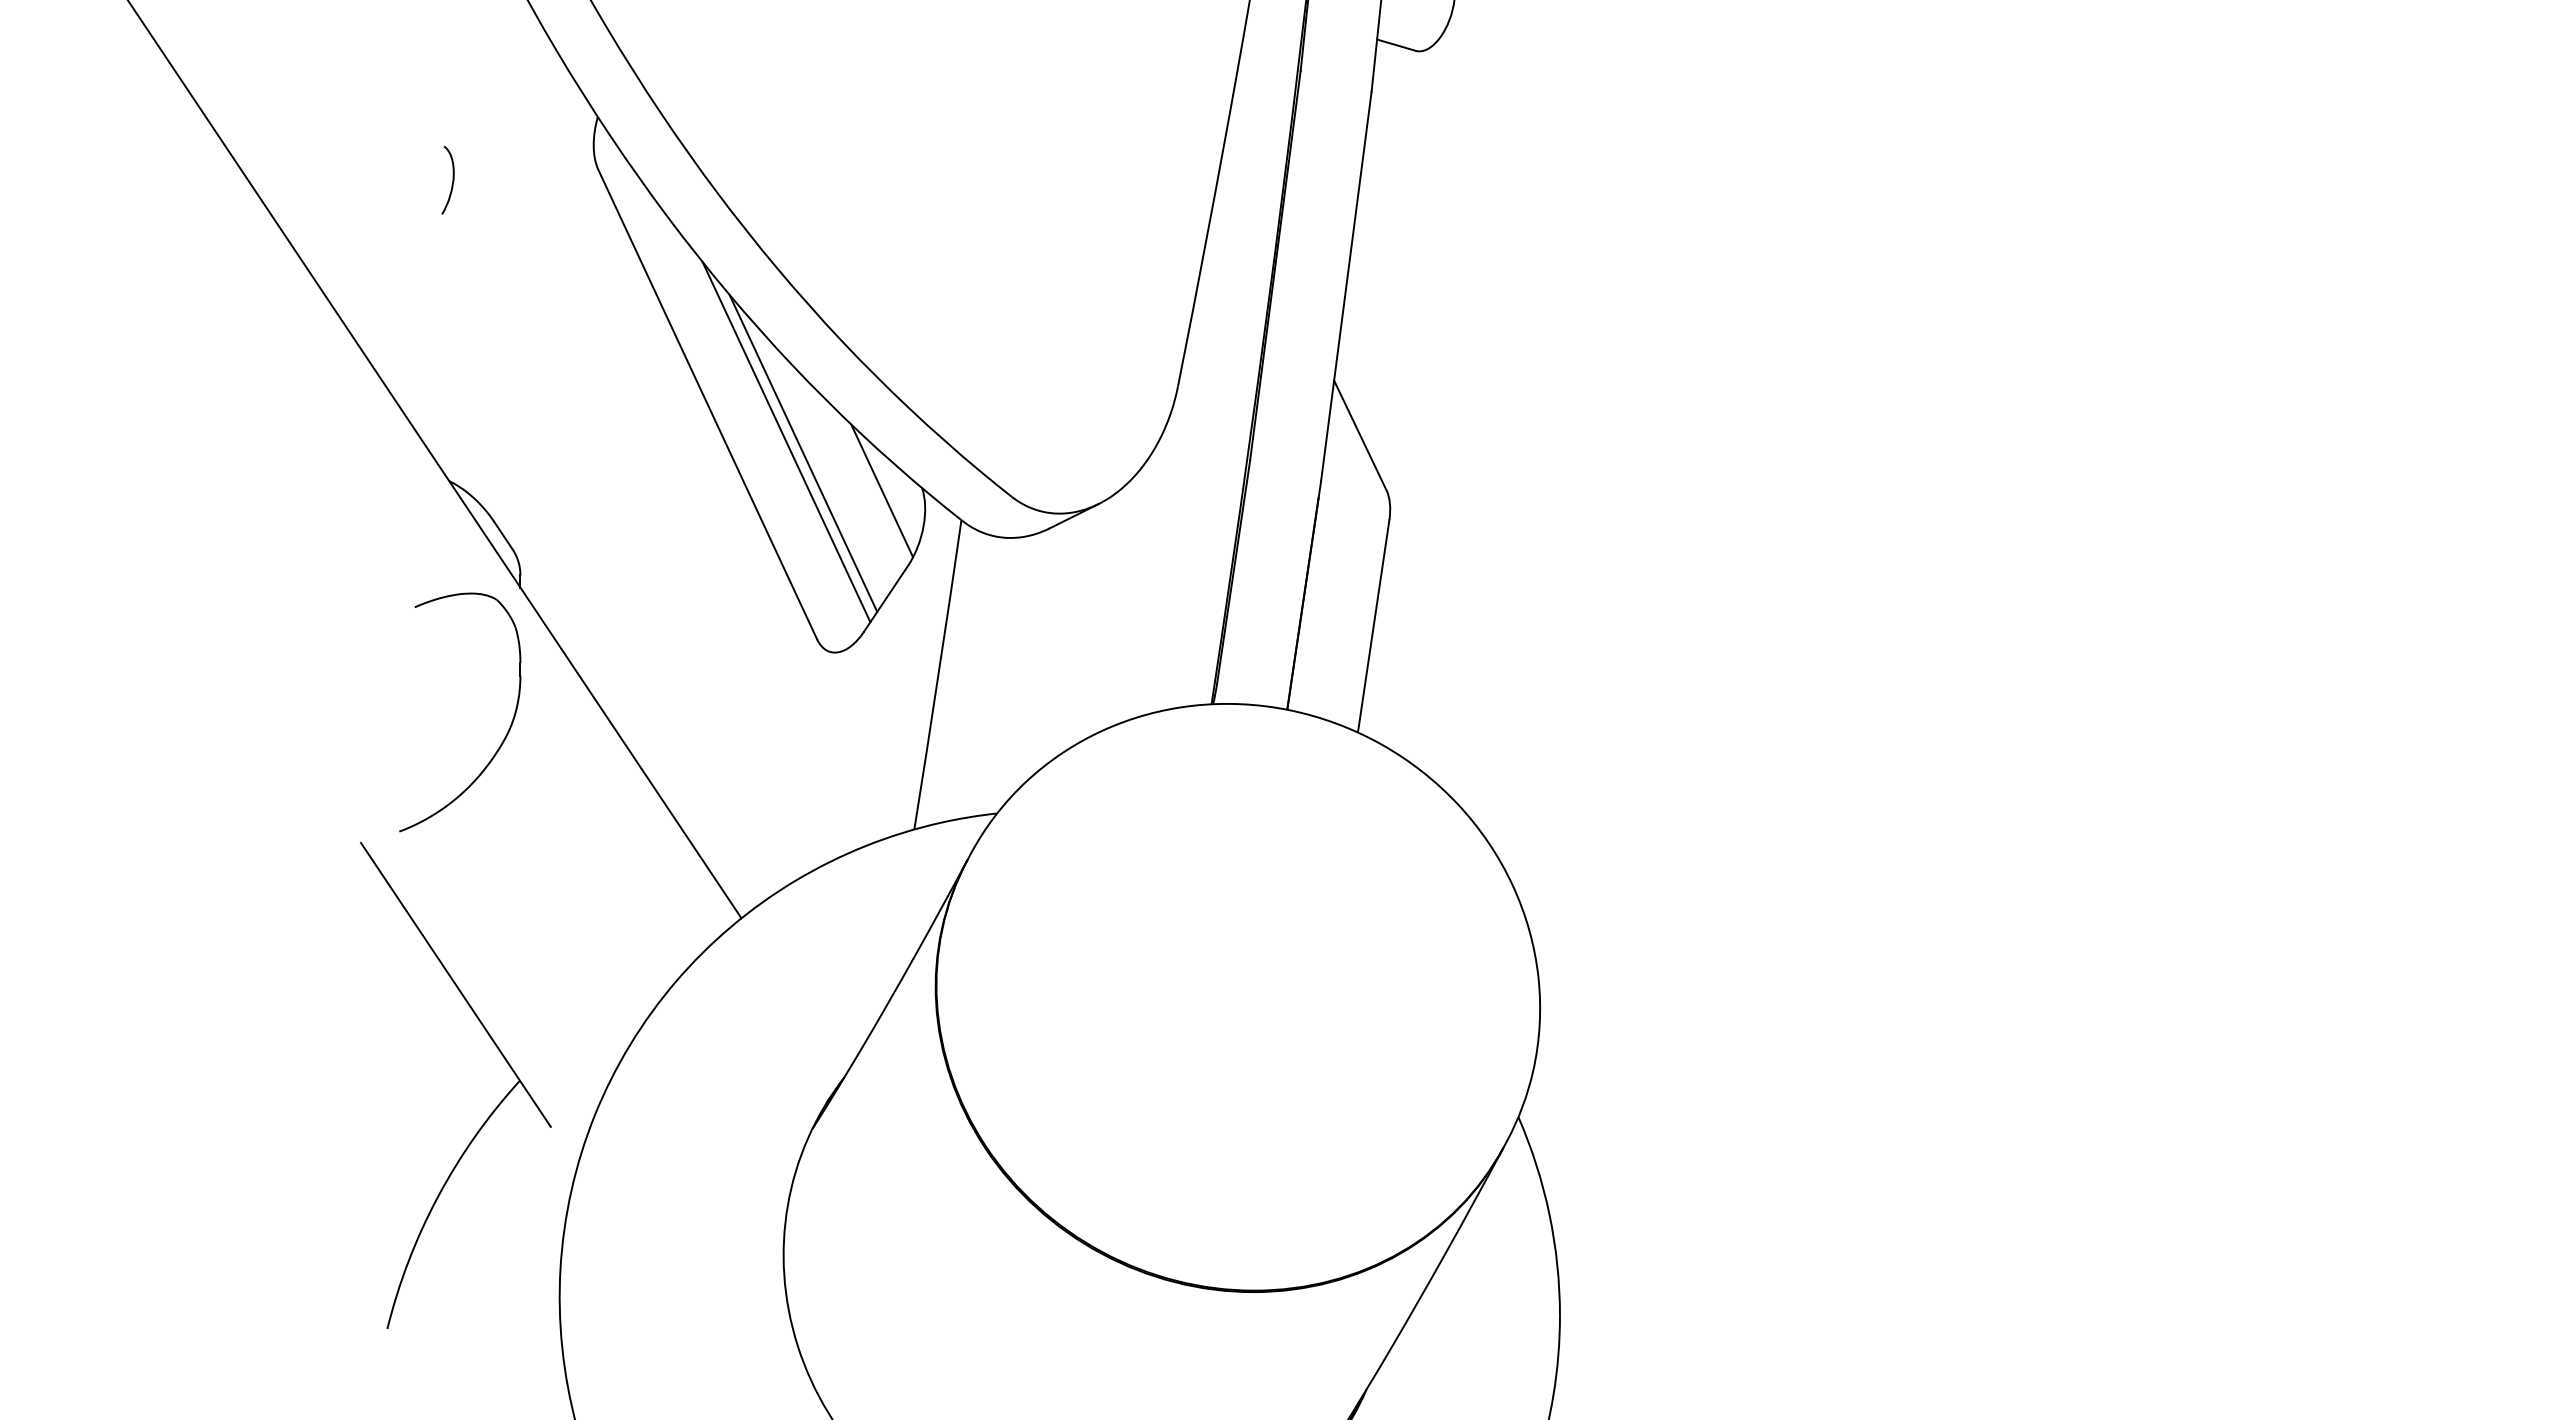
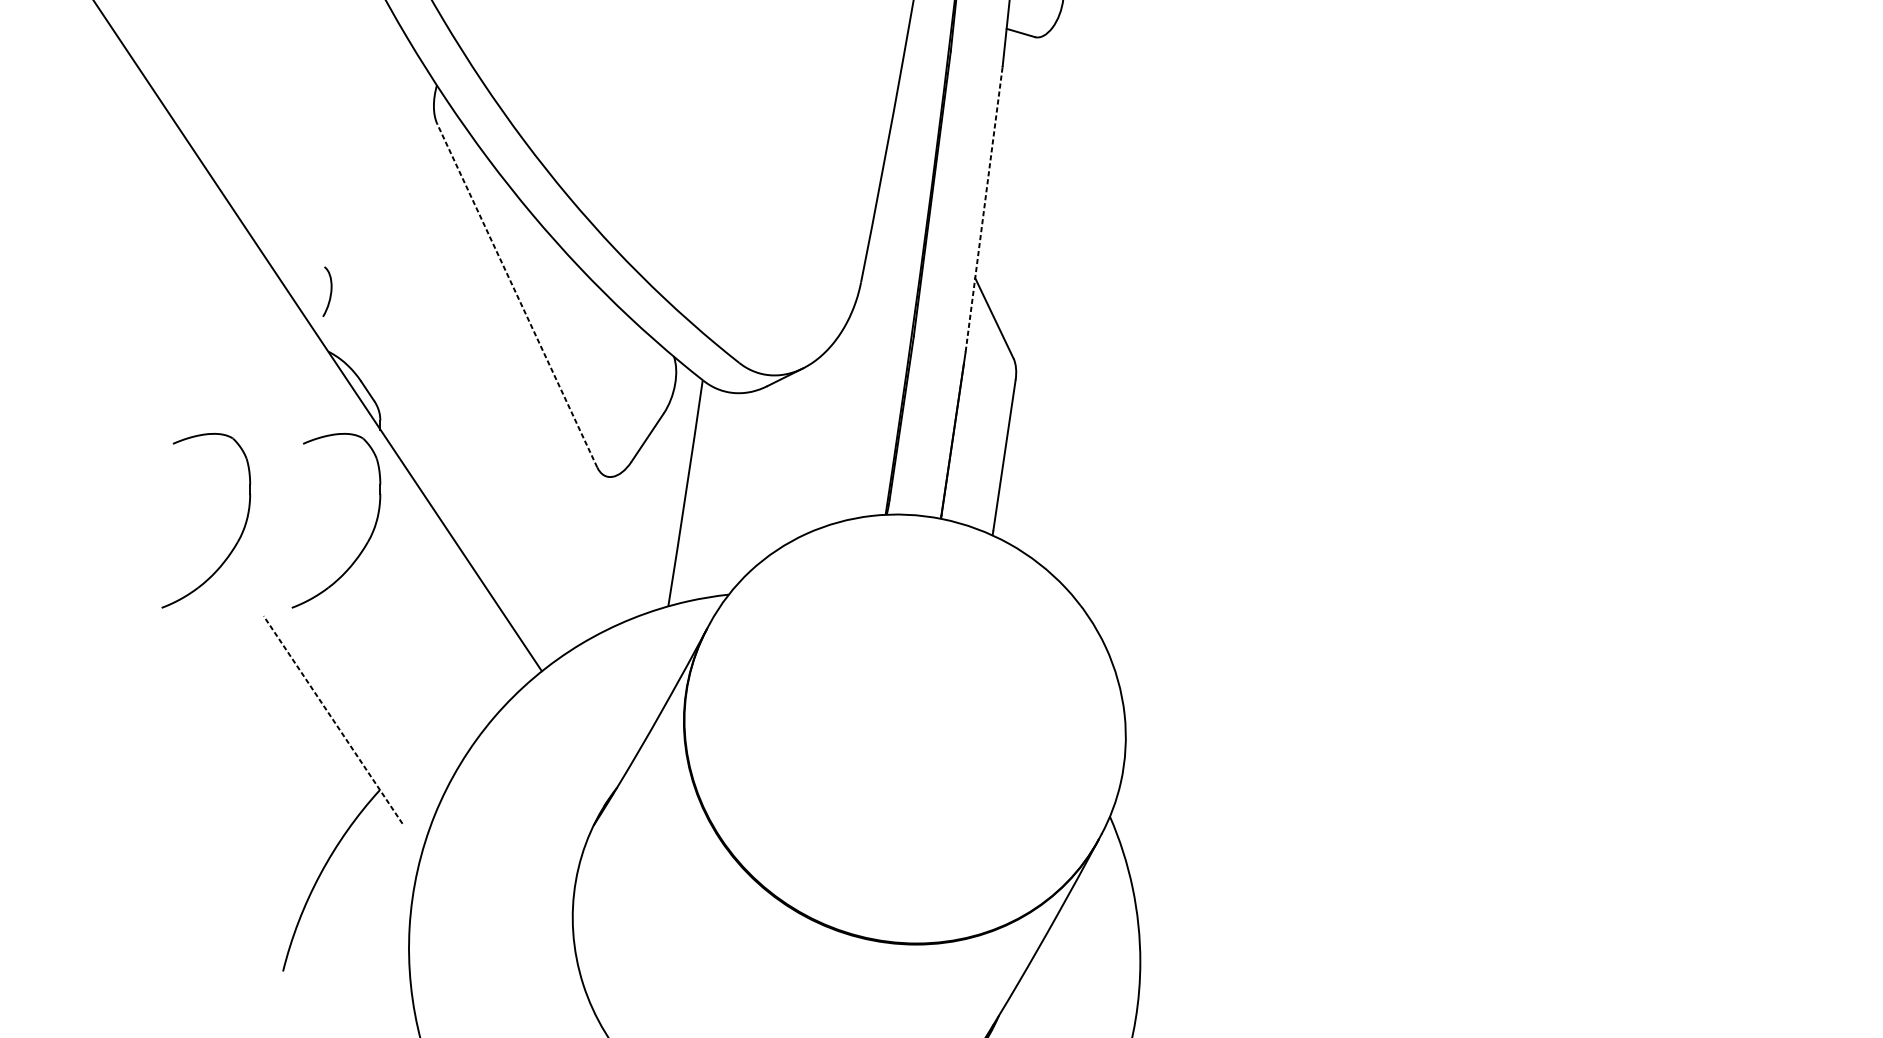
curve: (452, 179) -> (330, 291), moved
line: (1346, 286) -> (984, 209), solid -> dashed
line: (707, 404) -> (517, 295), solid -> dashed
line: (786, 442) -> (574, 323), removed
line: (803, 452) -> (587, 330), removed
line: (882, 490) -> (645, 358), removed
part: (327, 735) -> (239, 537), added
line: (455, 984) -> (332, 719), solid -> dashed

